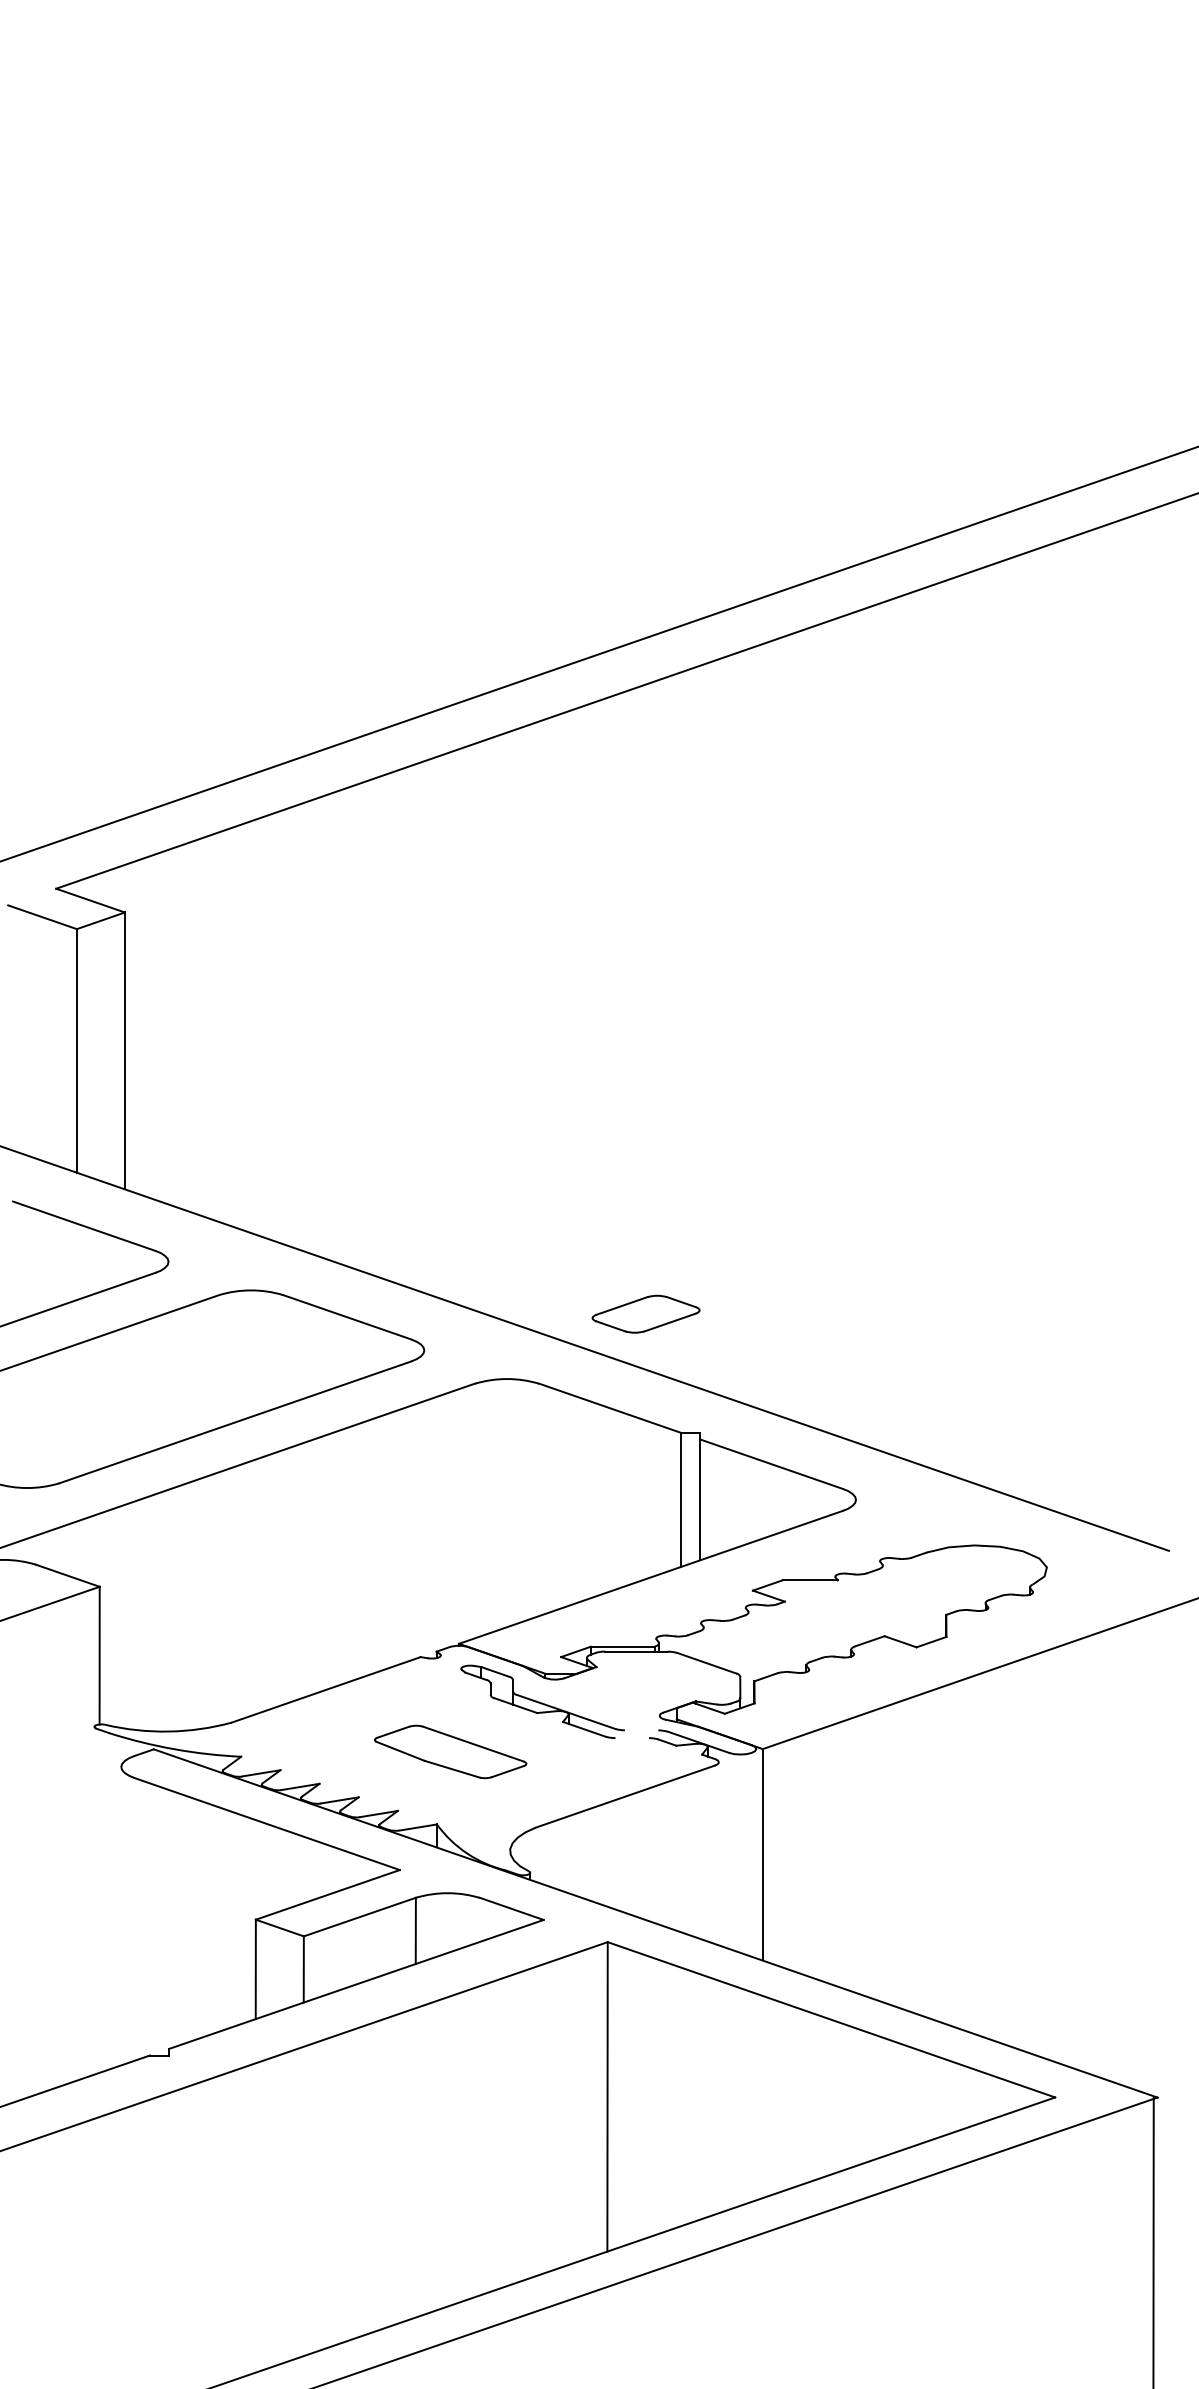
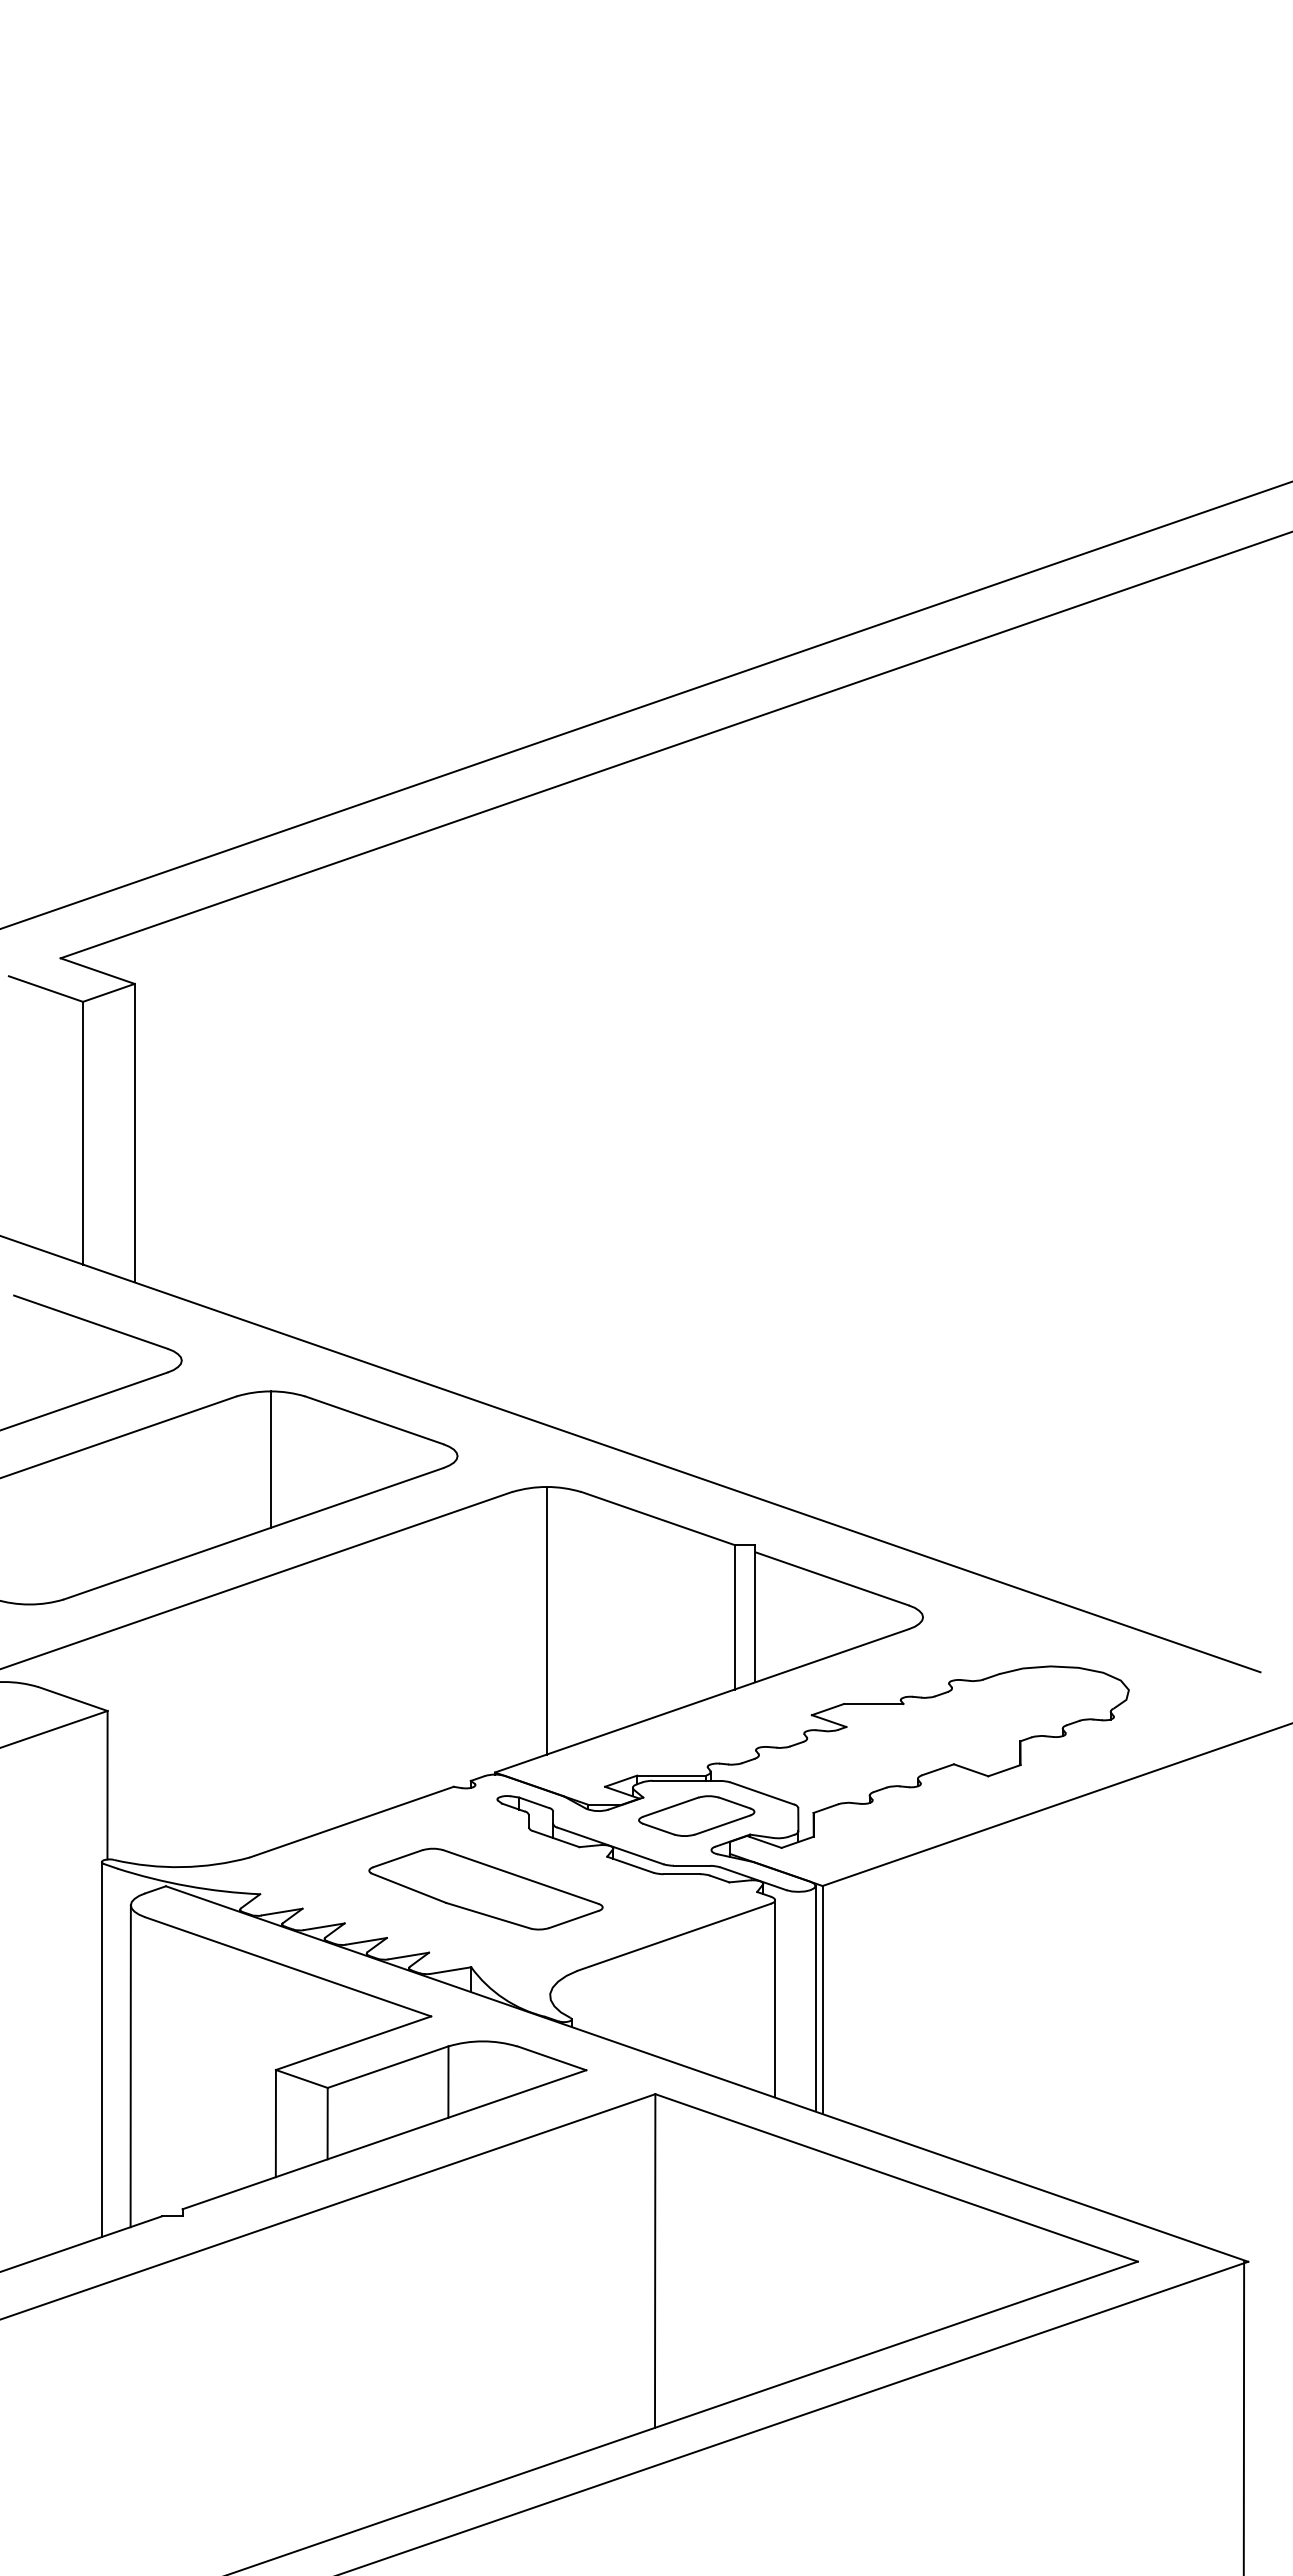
part: (645, 1313) -> (696, 1815), moved
line: (250, 1353) -> (270, 1459), added
line: (506, 1502) -> (546, 1620), added
line: (641, 1730) -> (691, 1865), added
line: (631, 1738) -> (681, 1874), added
part: (450, 1751) -> (485, 1888), size x1.43
line: (719, 1853) -> (775, 1998), added
line: (756, 1853) -> (815, 1998), added
line: (94, 1900) -> (101, 2049), added
line: (120, 1916) -> (130, 2066), added

